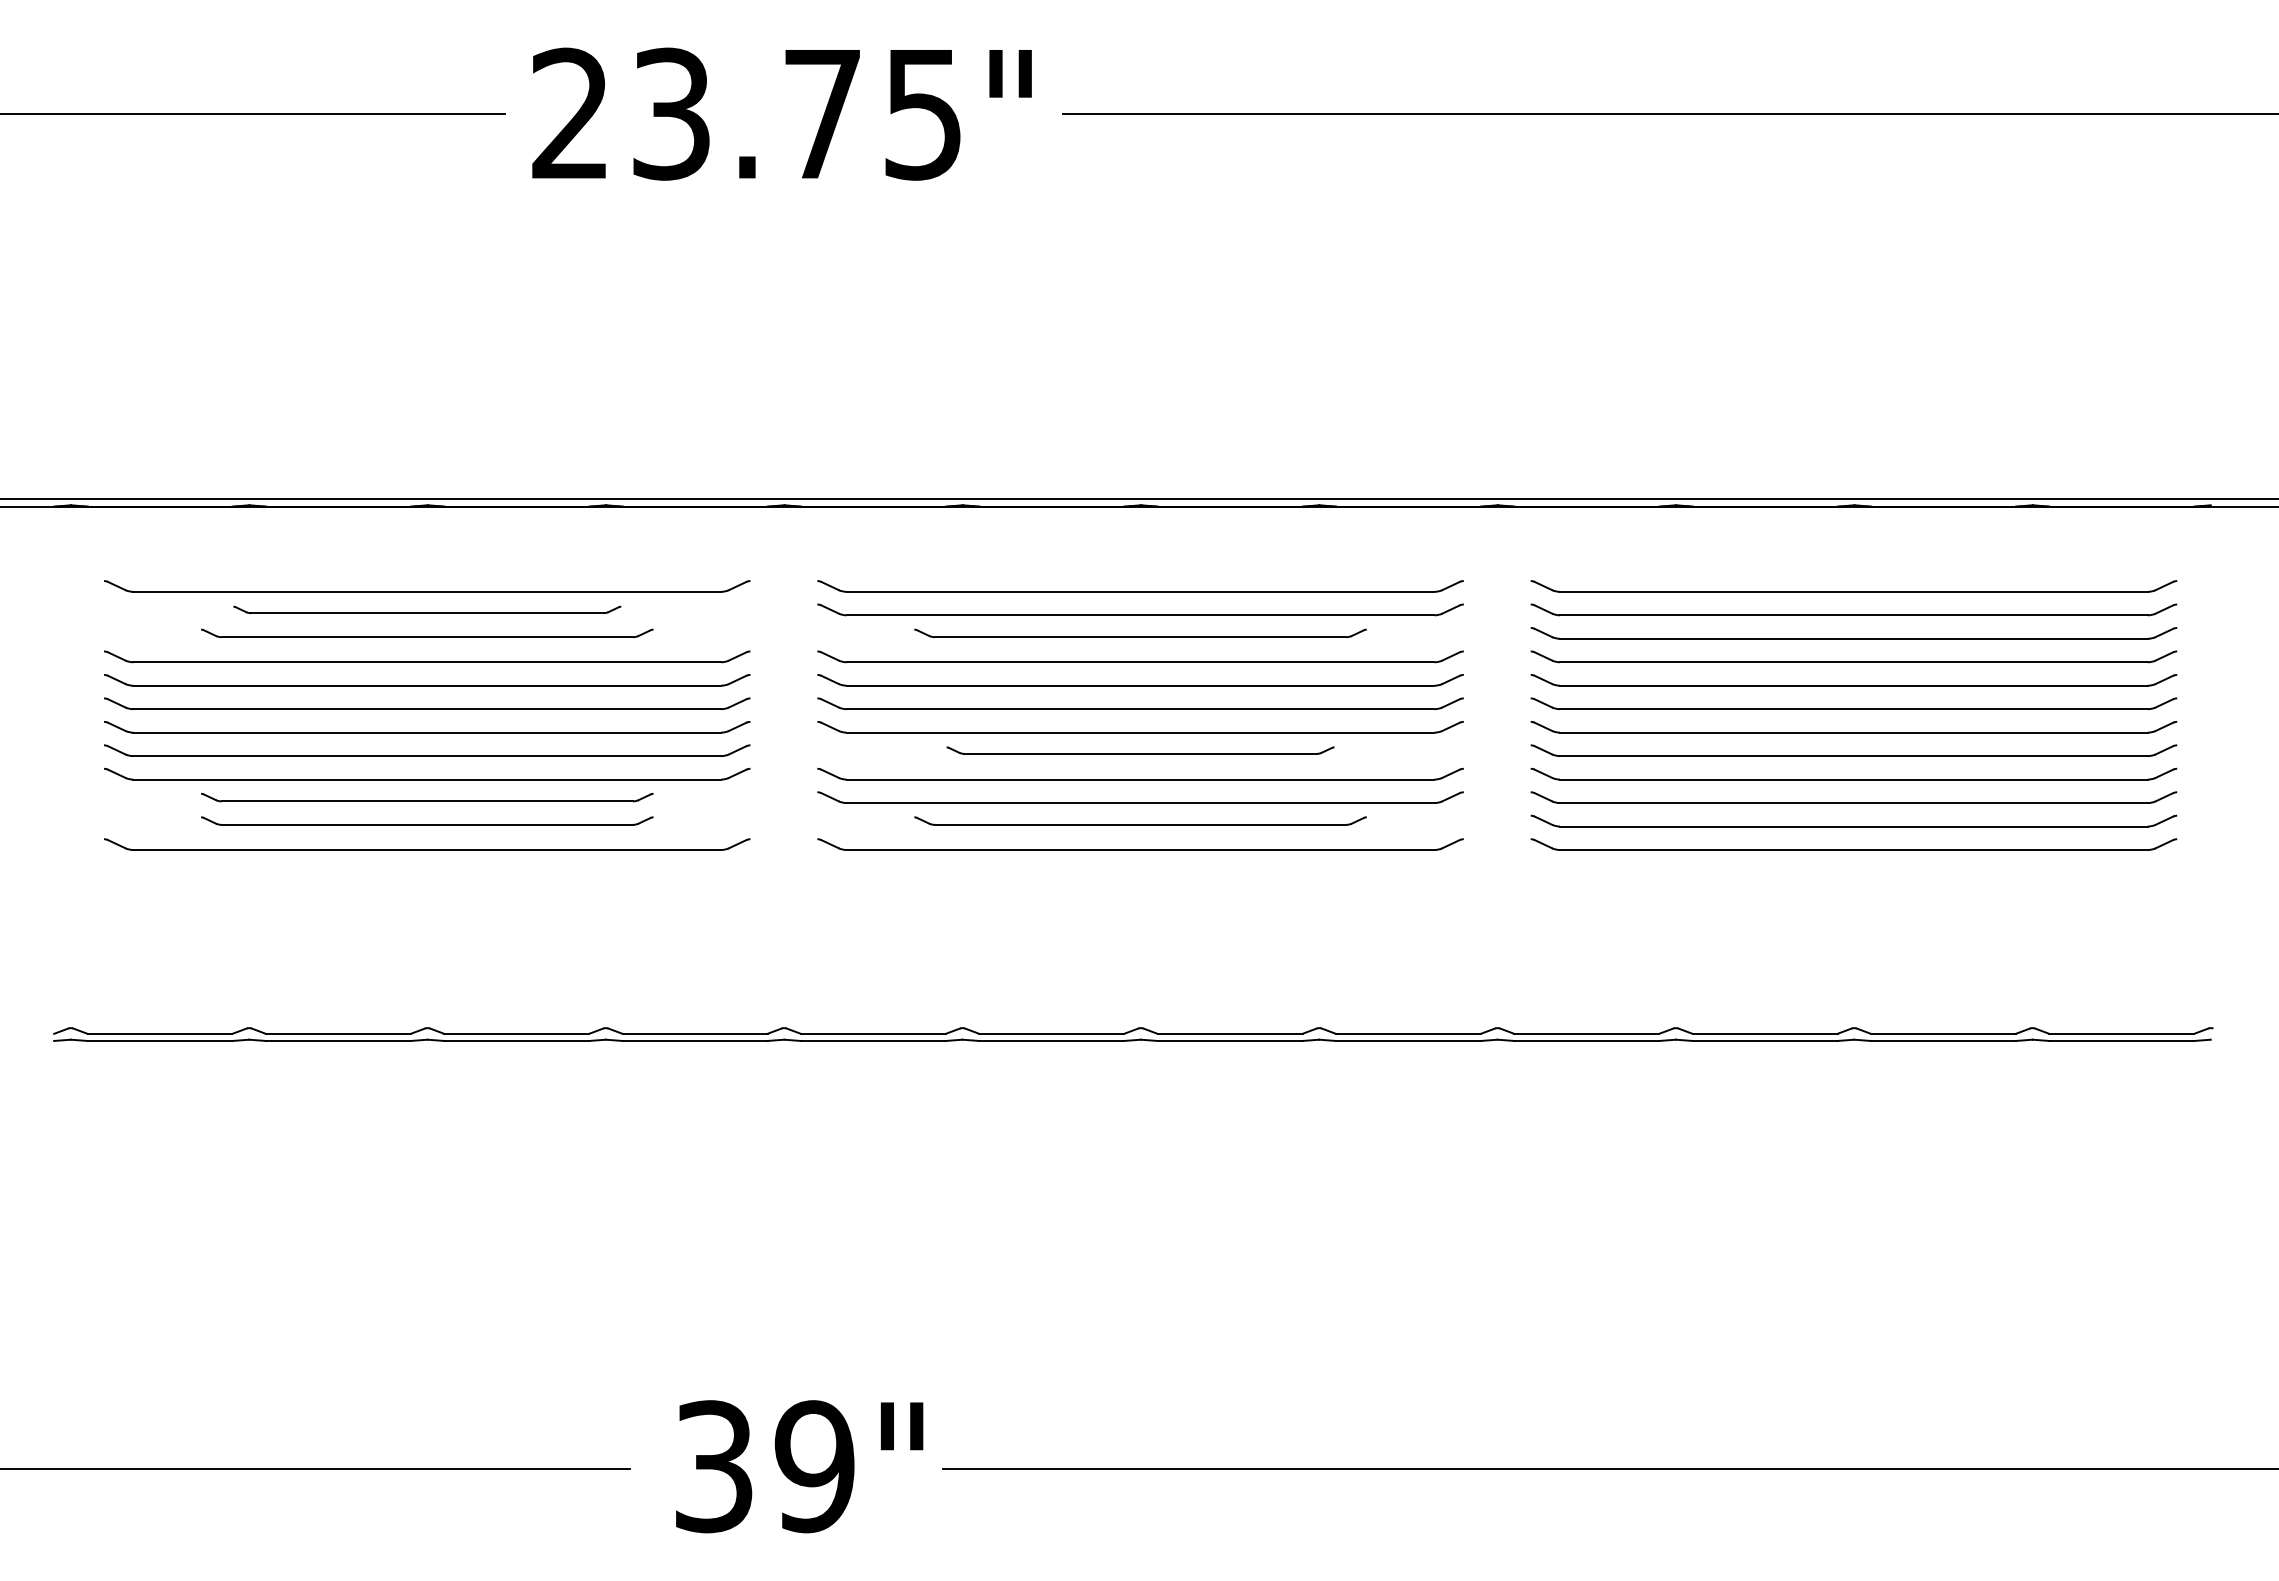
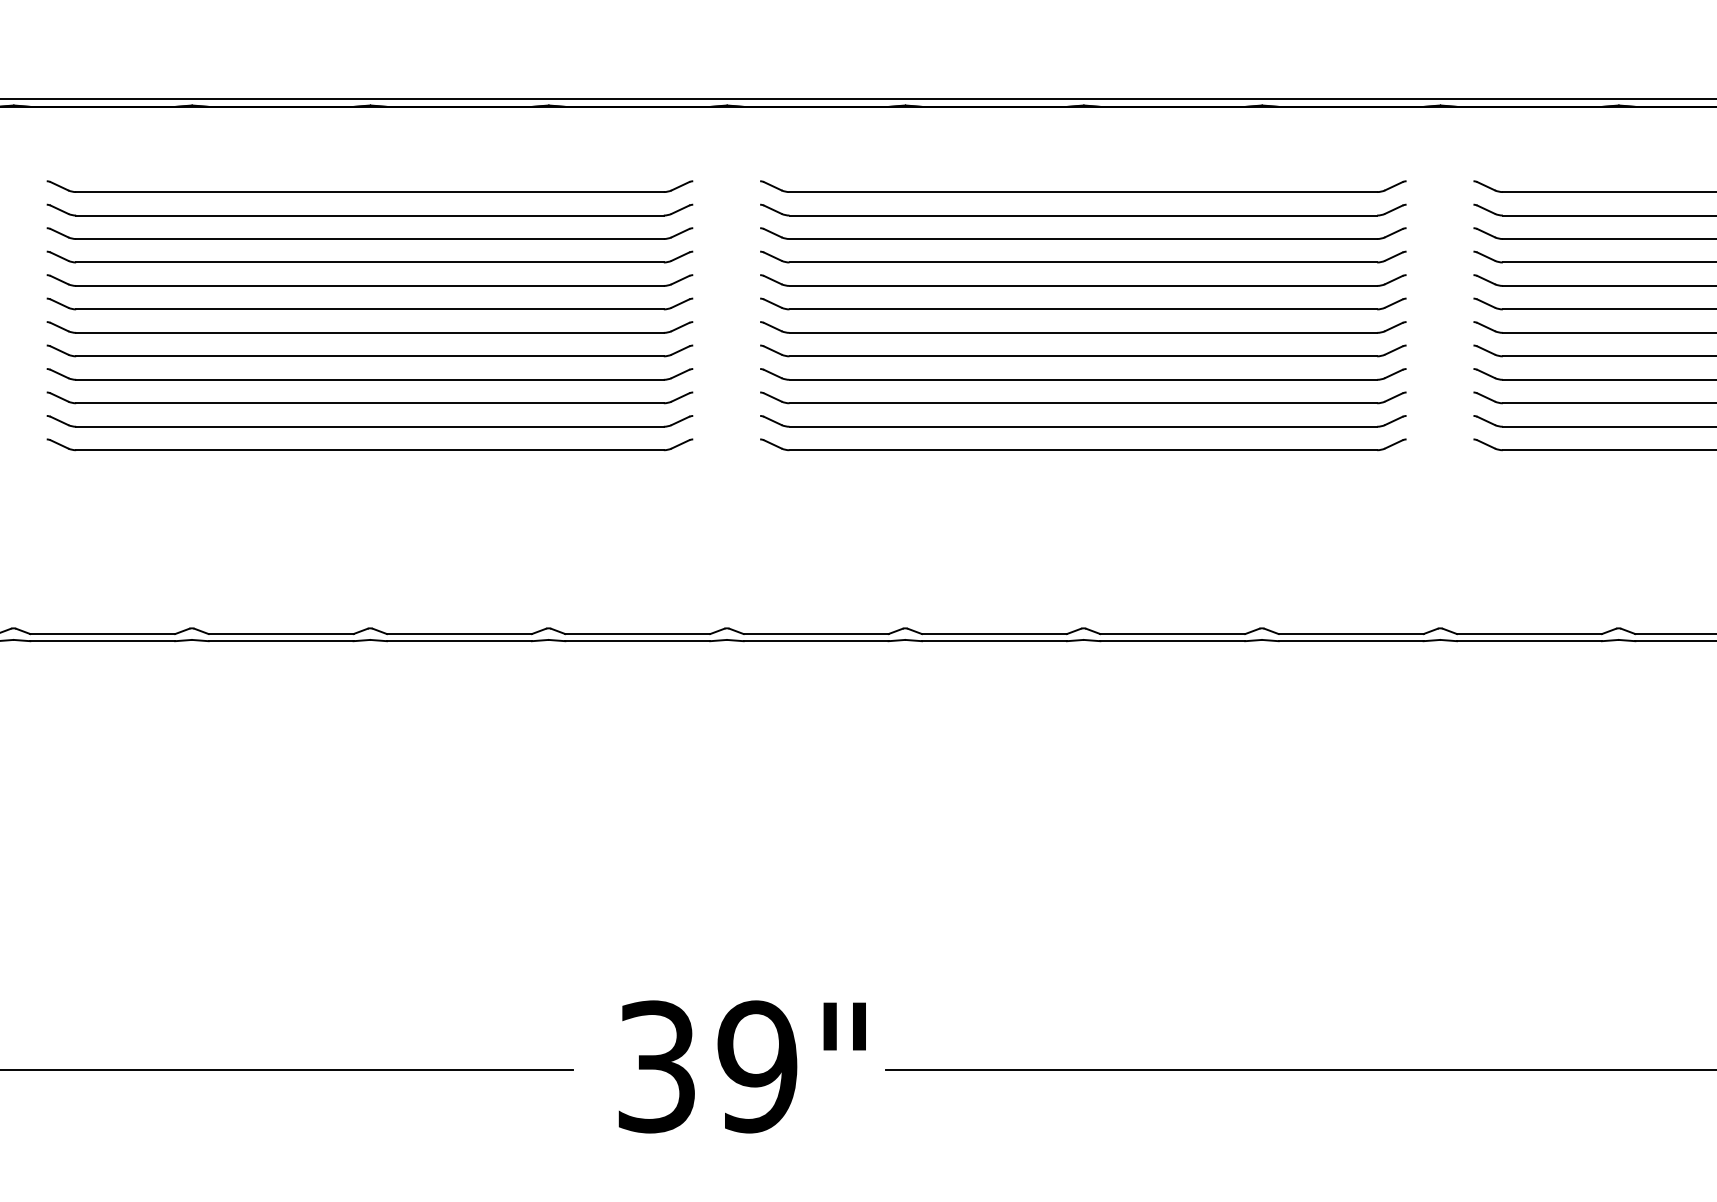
part: (427, 609) -> (370, 209), size x1.67
part: (427, 633) -> (370, 233), size x1.43
part: (1140, 633) -> (1083, 233), size x1.43
part: (1140, 750) -> (1083, 350), size x1.67
part: (427, 797) -> (370, 397), size x1.43
part: (427, 820) -> (370, 420), size x1.43
part: (1140, 820) -> (1083, 420), size x1.43

